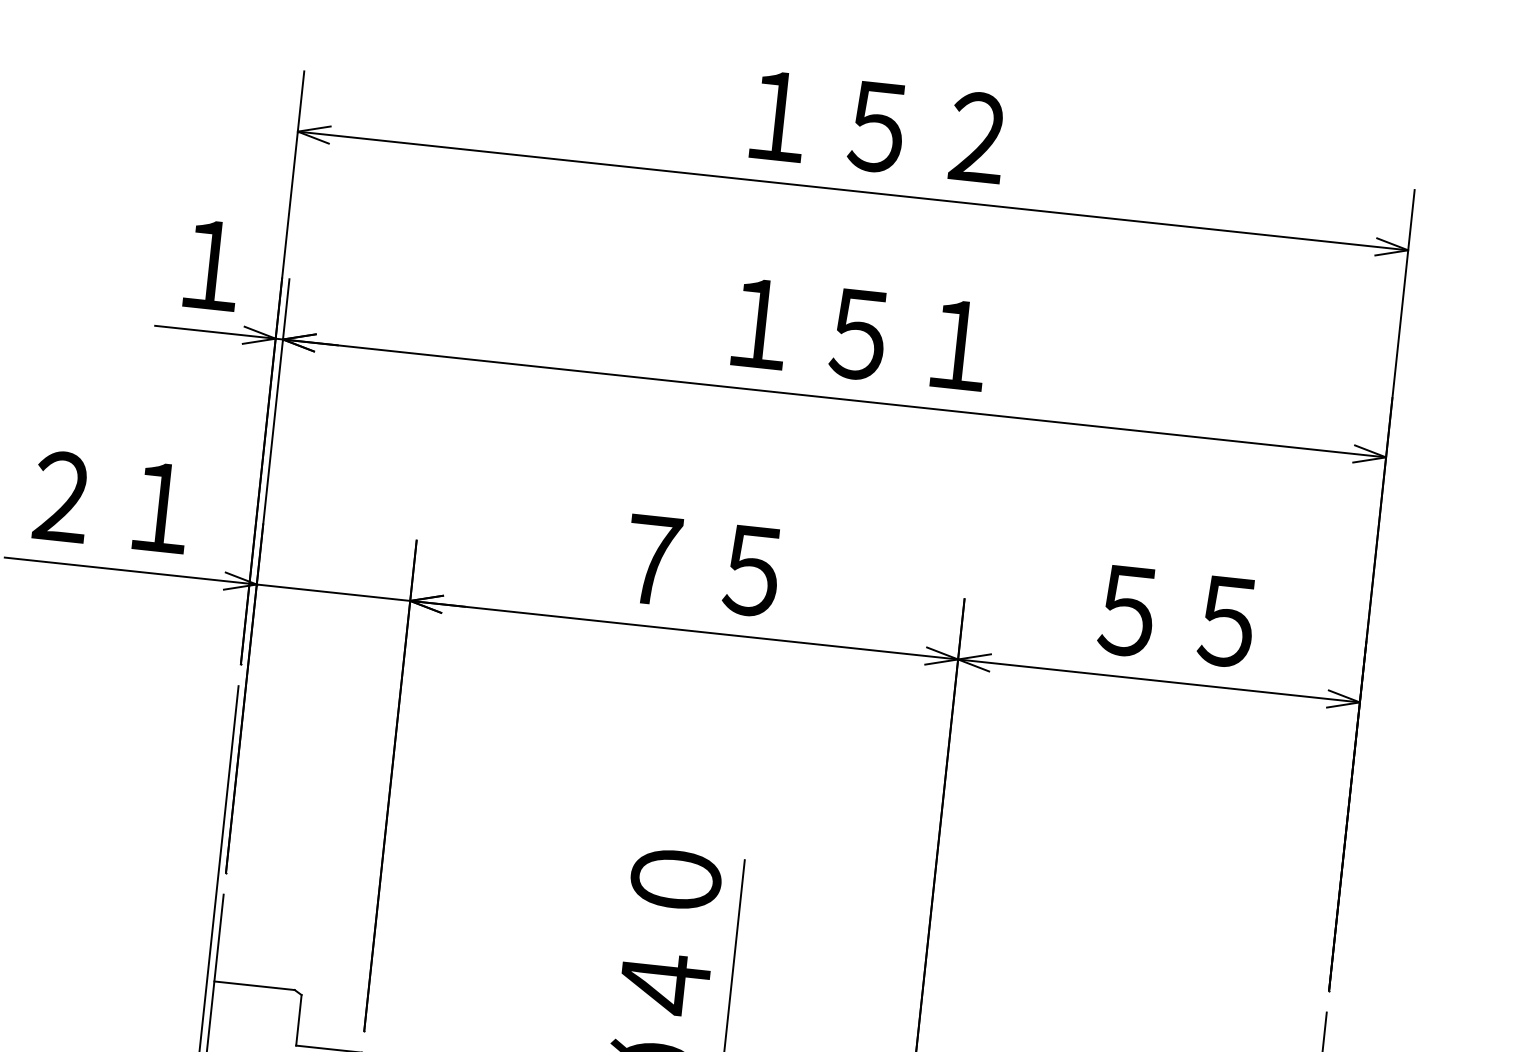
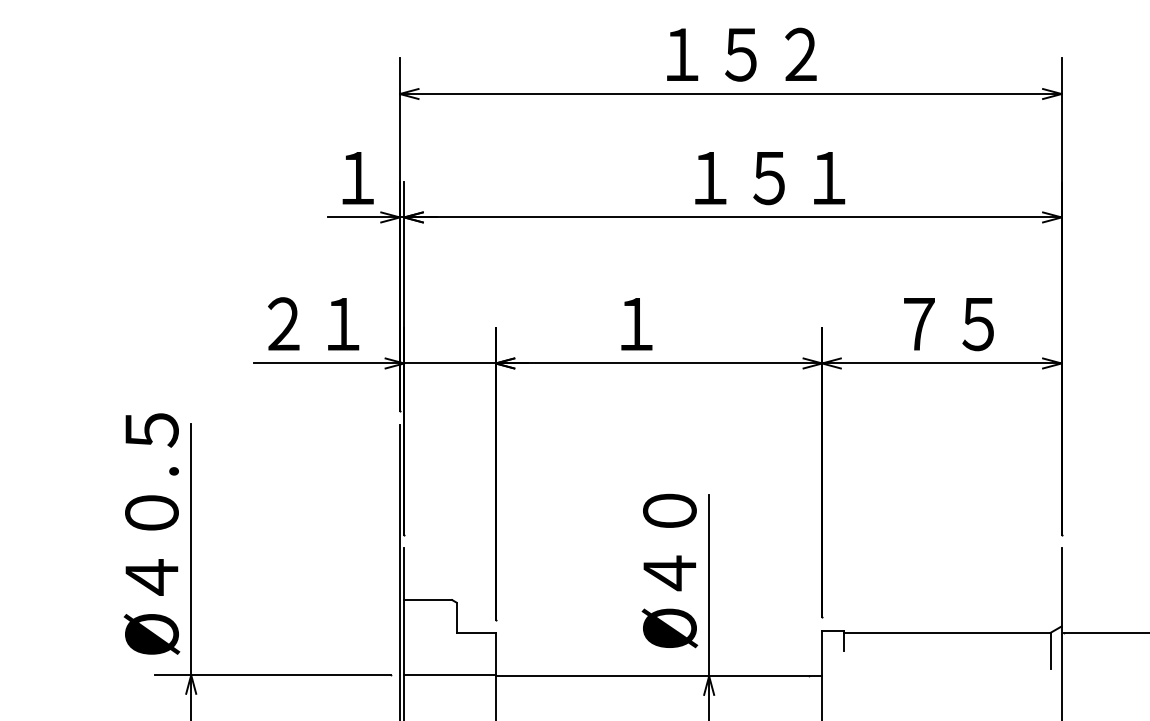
text: (860, 335) -> (770, 178), moved
text: (702, 565) -> (665, 324), ７５ -> １
text: (1126, 611) -> (918, 324), ５５ -> ７５

